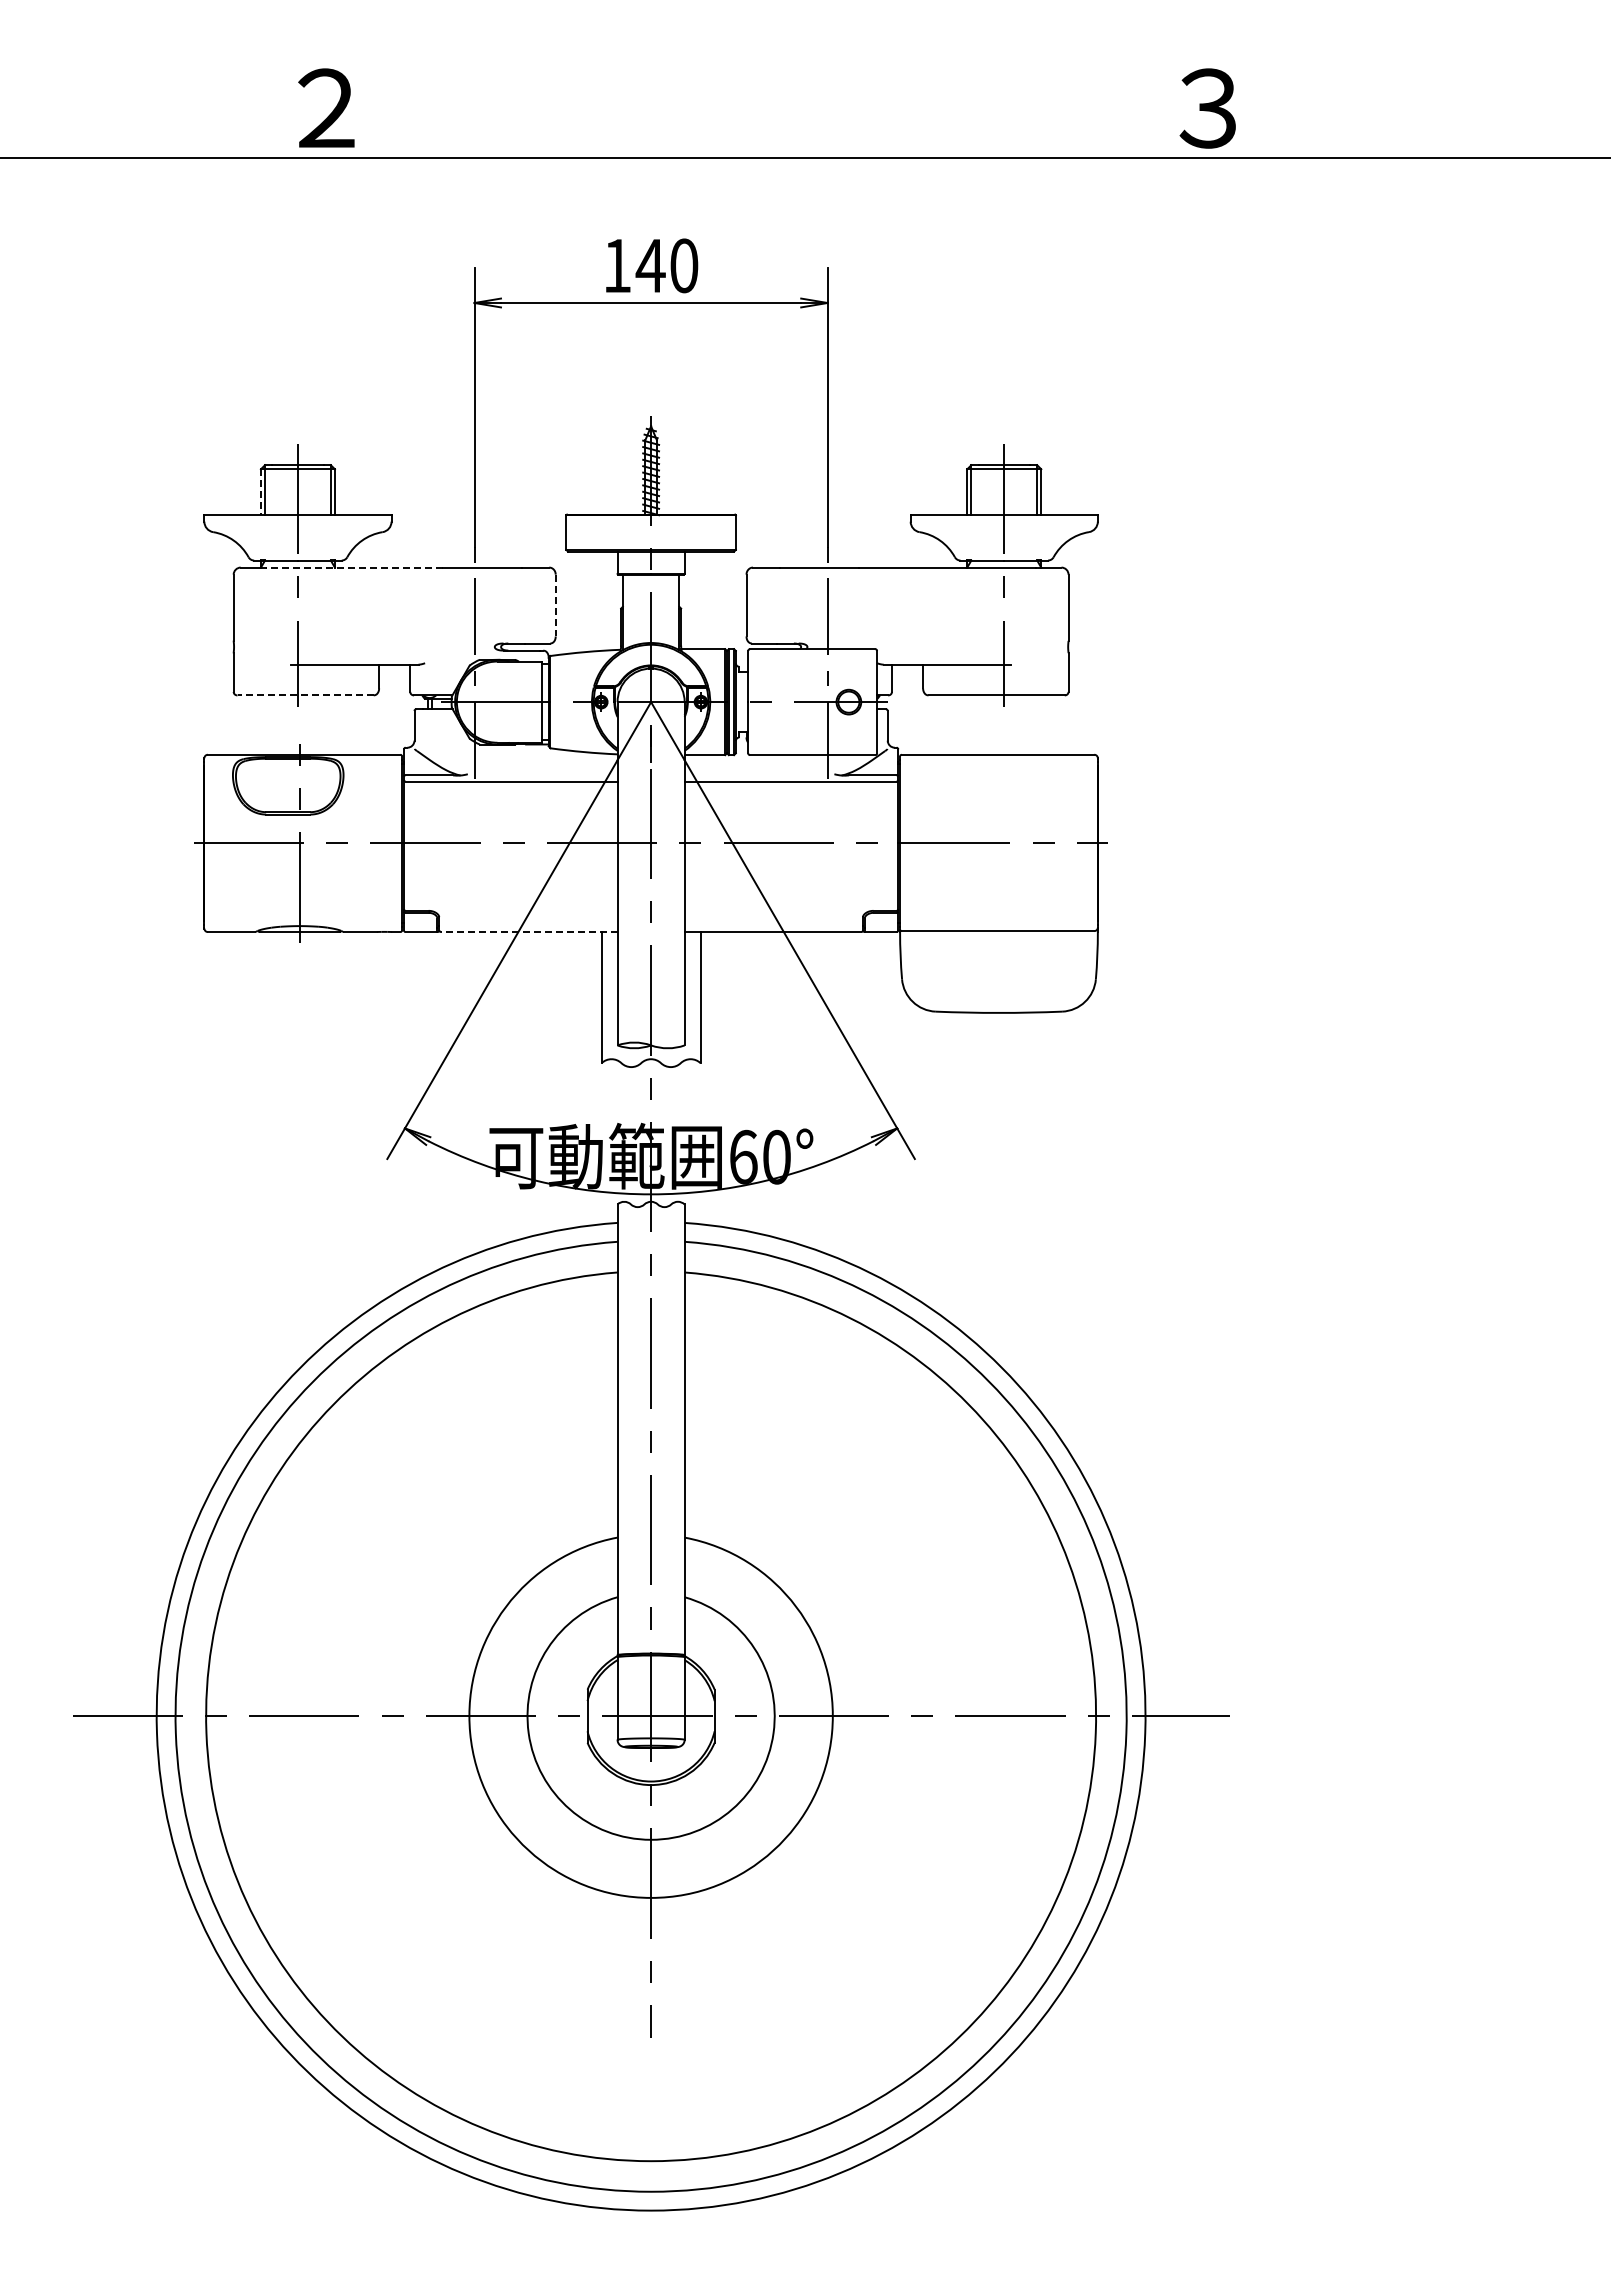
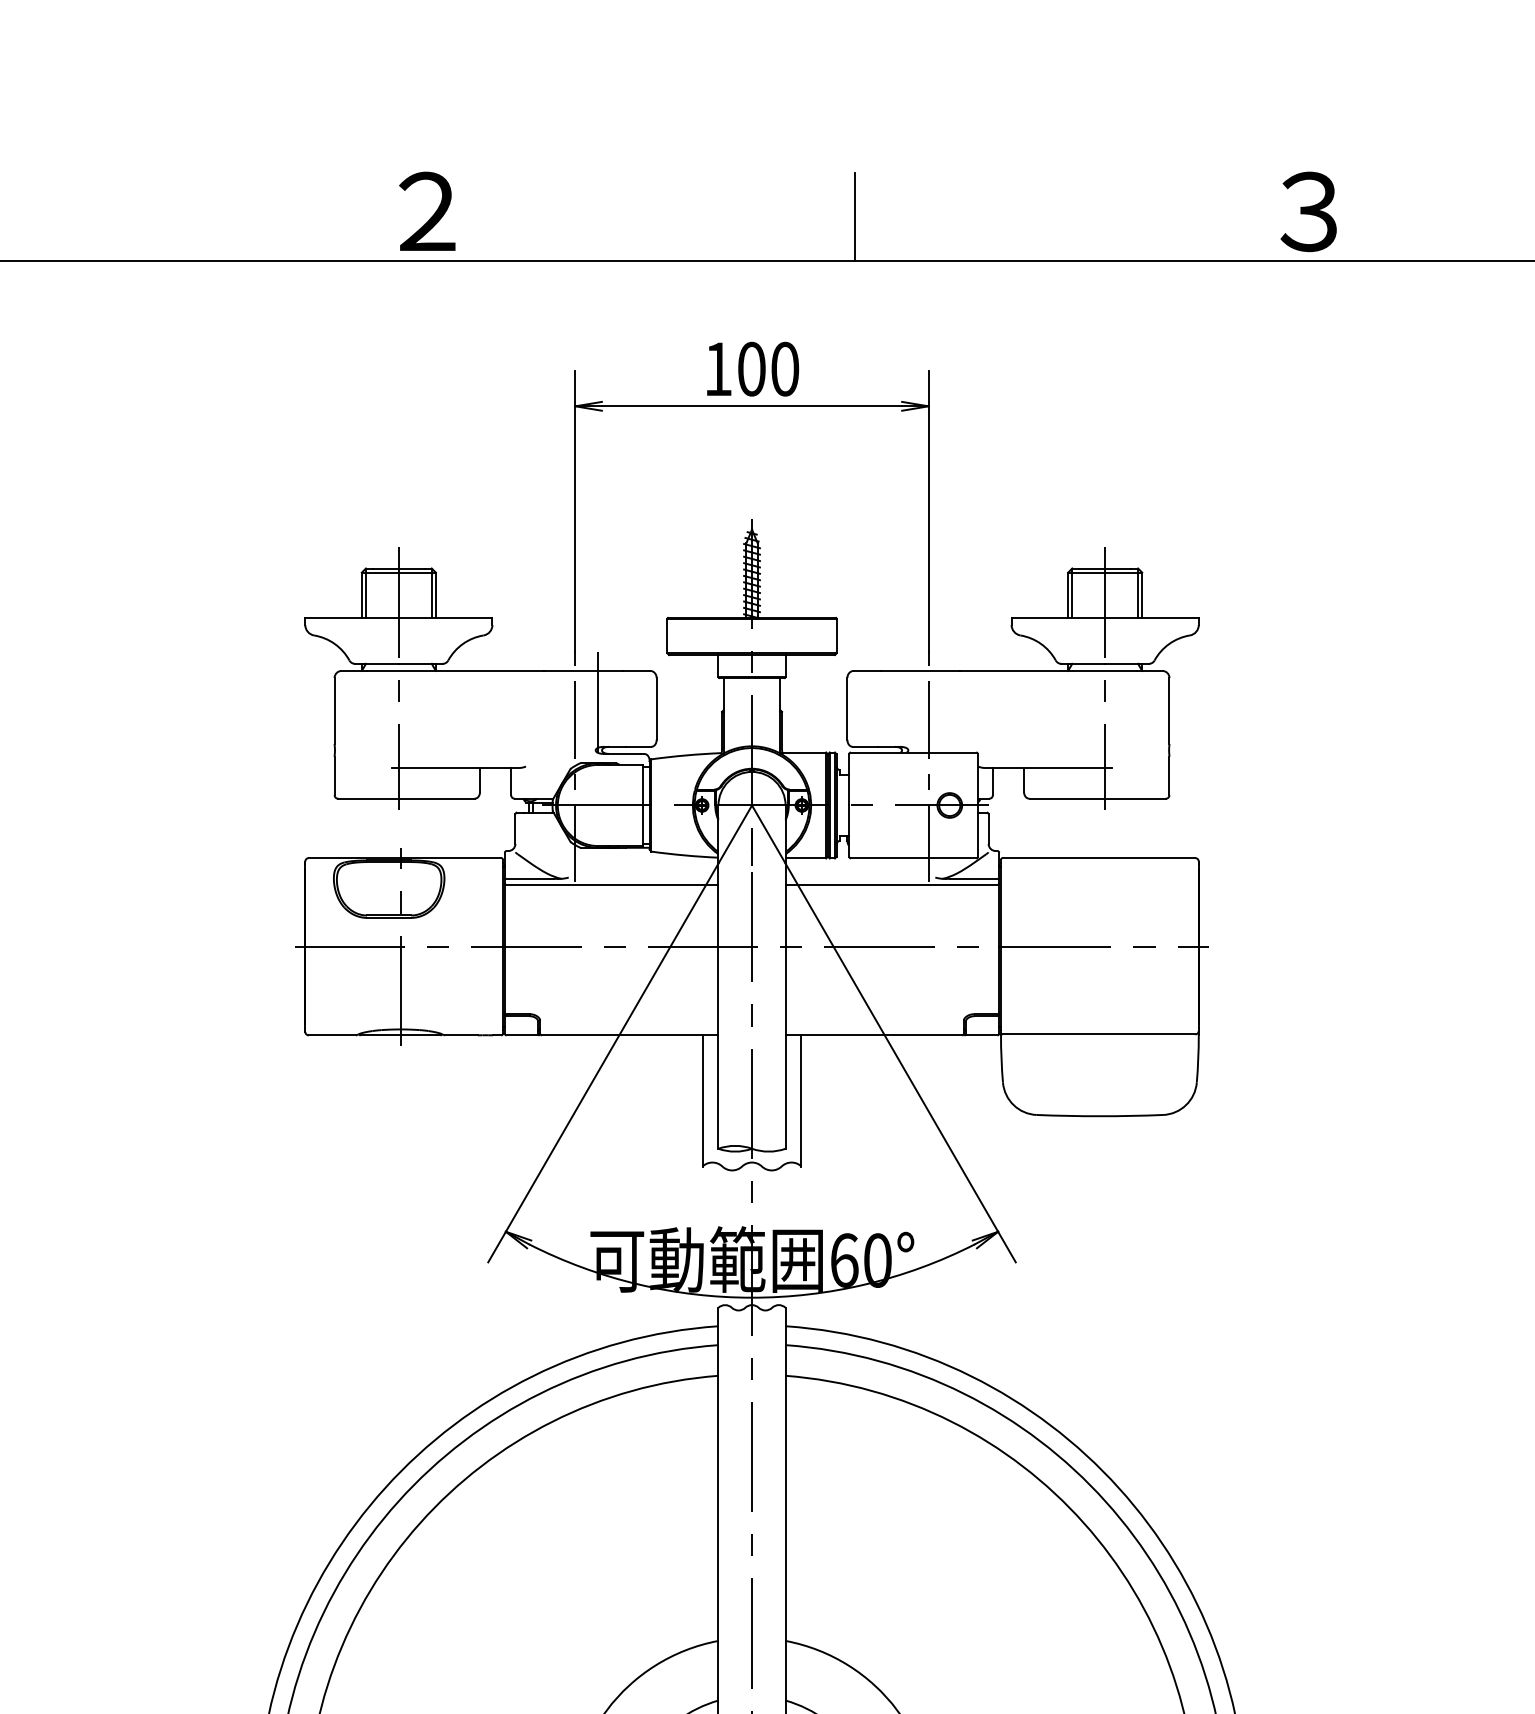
line: (753, 113) -> (854, 216), added
text: (650, 265) -> (751, 368), 140 -> 100
line: (260, 491) -> (361, 594), dashed -> solid
line: (354, 567) -> (455, 670), dashed -> solid
line: (497, 599) -> (598, 702), added
line: (555, 605) -> (656, 708), dashed -> solid
line: (305, 695) -> (406, 798), dashed -> solid
line: (528, 932) -> (629, 1035), dashed -> solid

